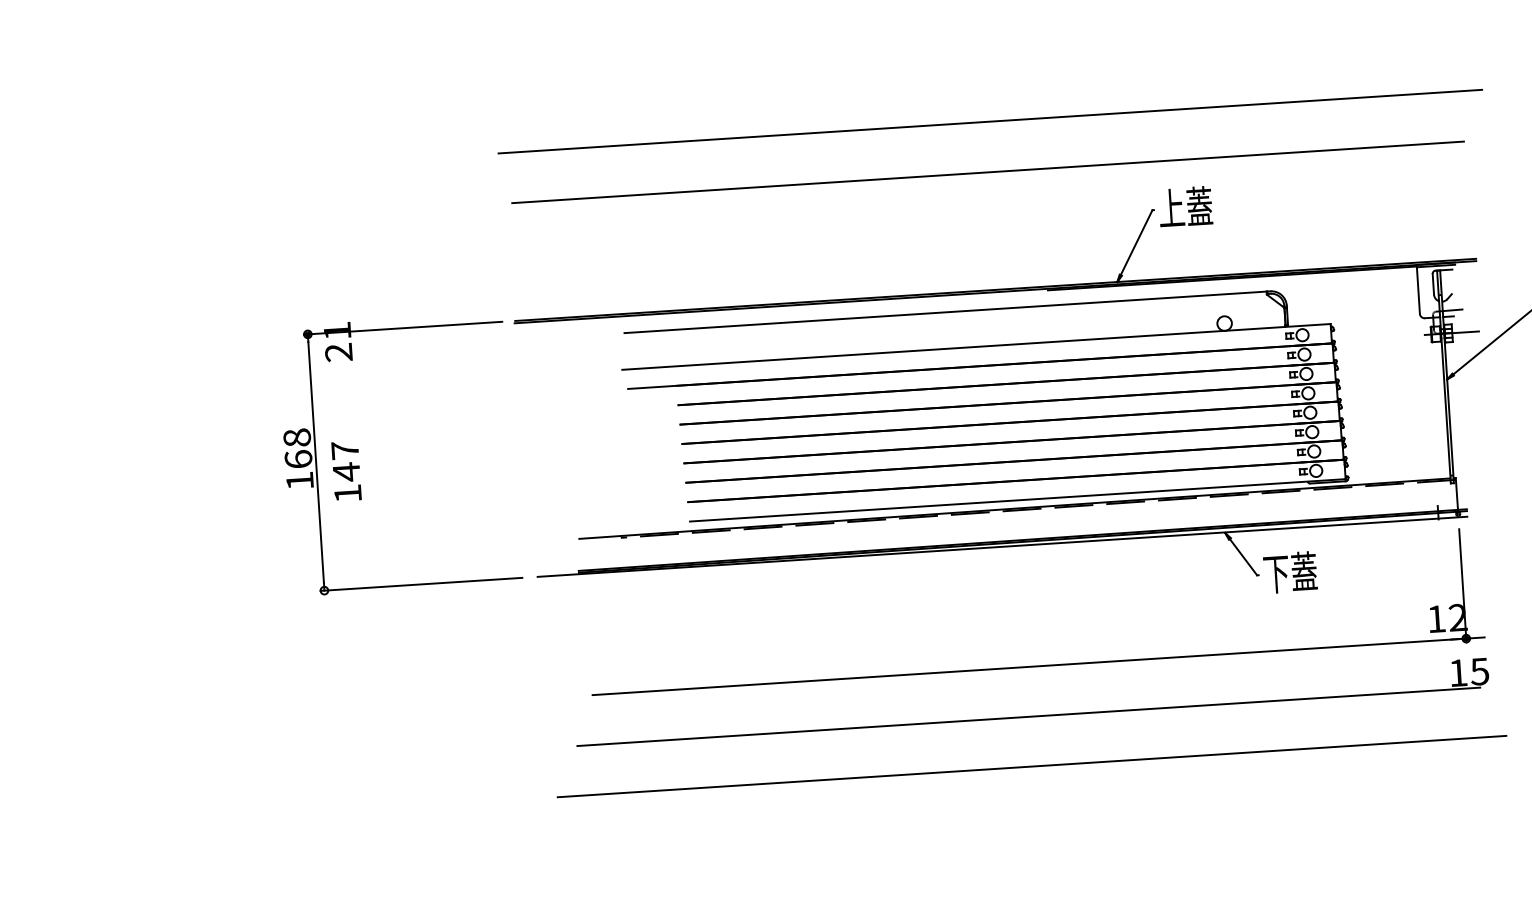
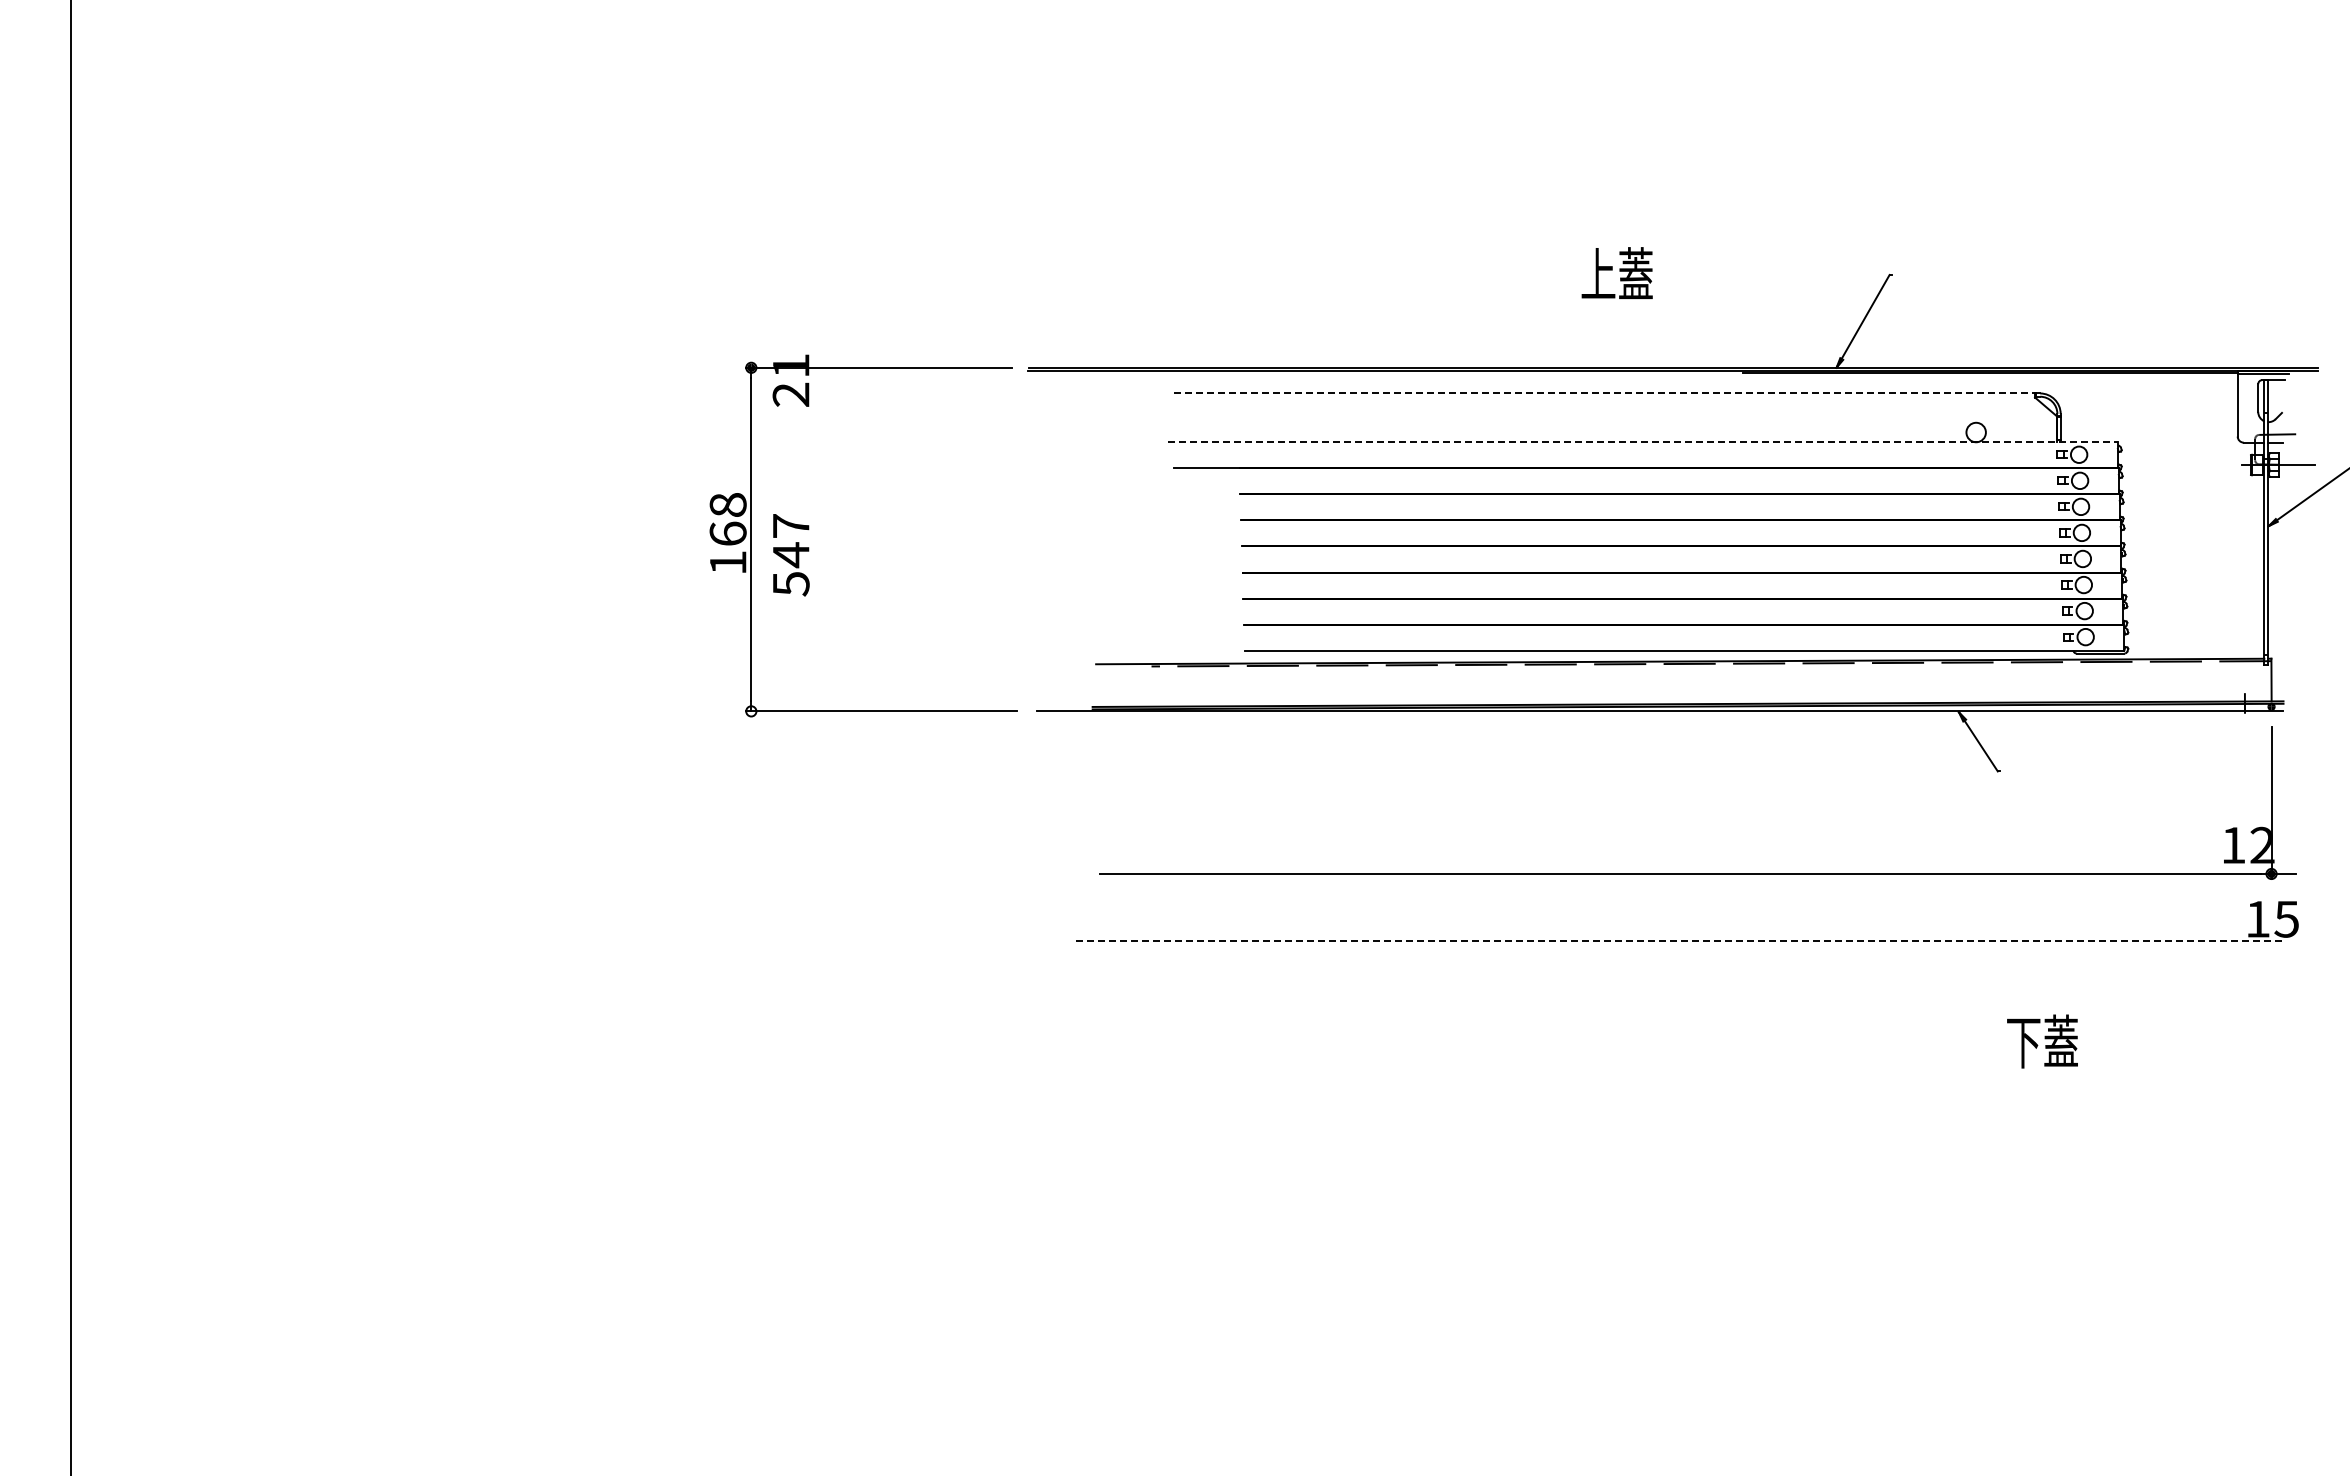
line: (990, 121) -> (1680, 142), removed
line: (988, 172) -> (1673, 210), removed
text: (1185, 206) -> (1616, 272), moved
line: (946, 312) -> (1605, 393), solid -> dashed
line: (976, 347) -> (1642, 442), solid -> dashed
text: (348, 494) -> (791, 584), 147 -> 547
text: (1290, 572) -> (2042, 1041), moved
line: (1029, 716) -> (1681, 940), solid -> dashed
line: (1031, 766) -> (1680, 1007), removed

